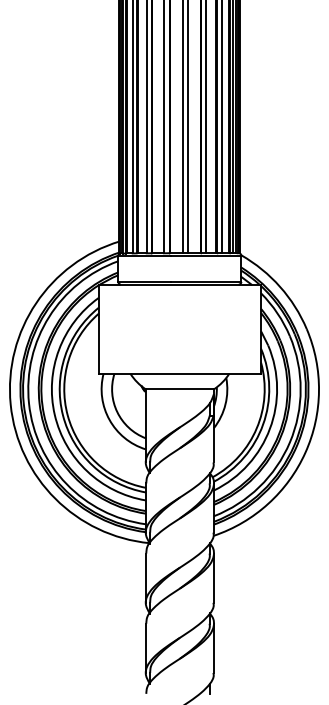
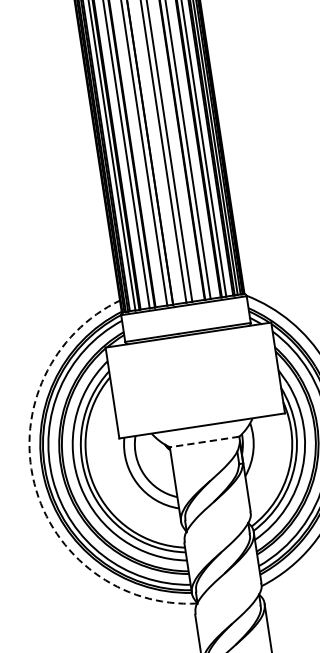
line: (179, 389) -> (204, 442), solid -> dashed
arc: (10, 404) -> (34, 483), solid -> dashed

